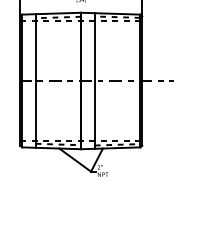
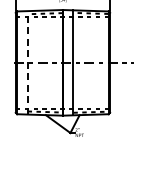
line: (35, 80) -> (27, 62), solid -> dashed

